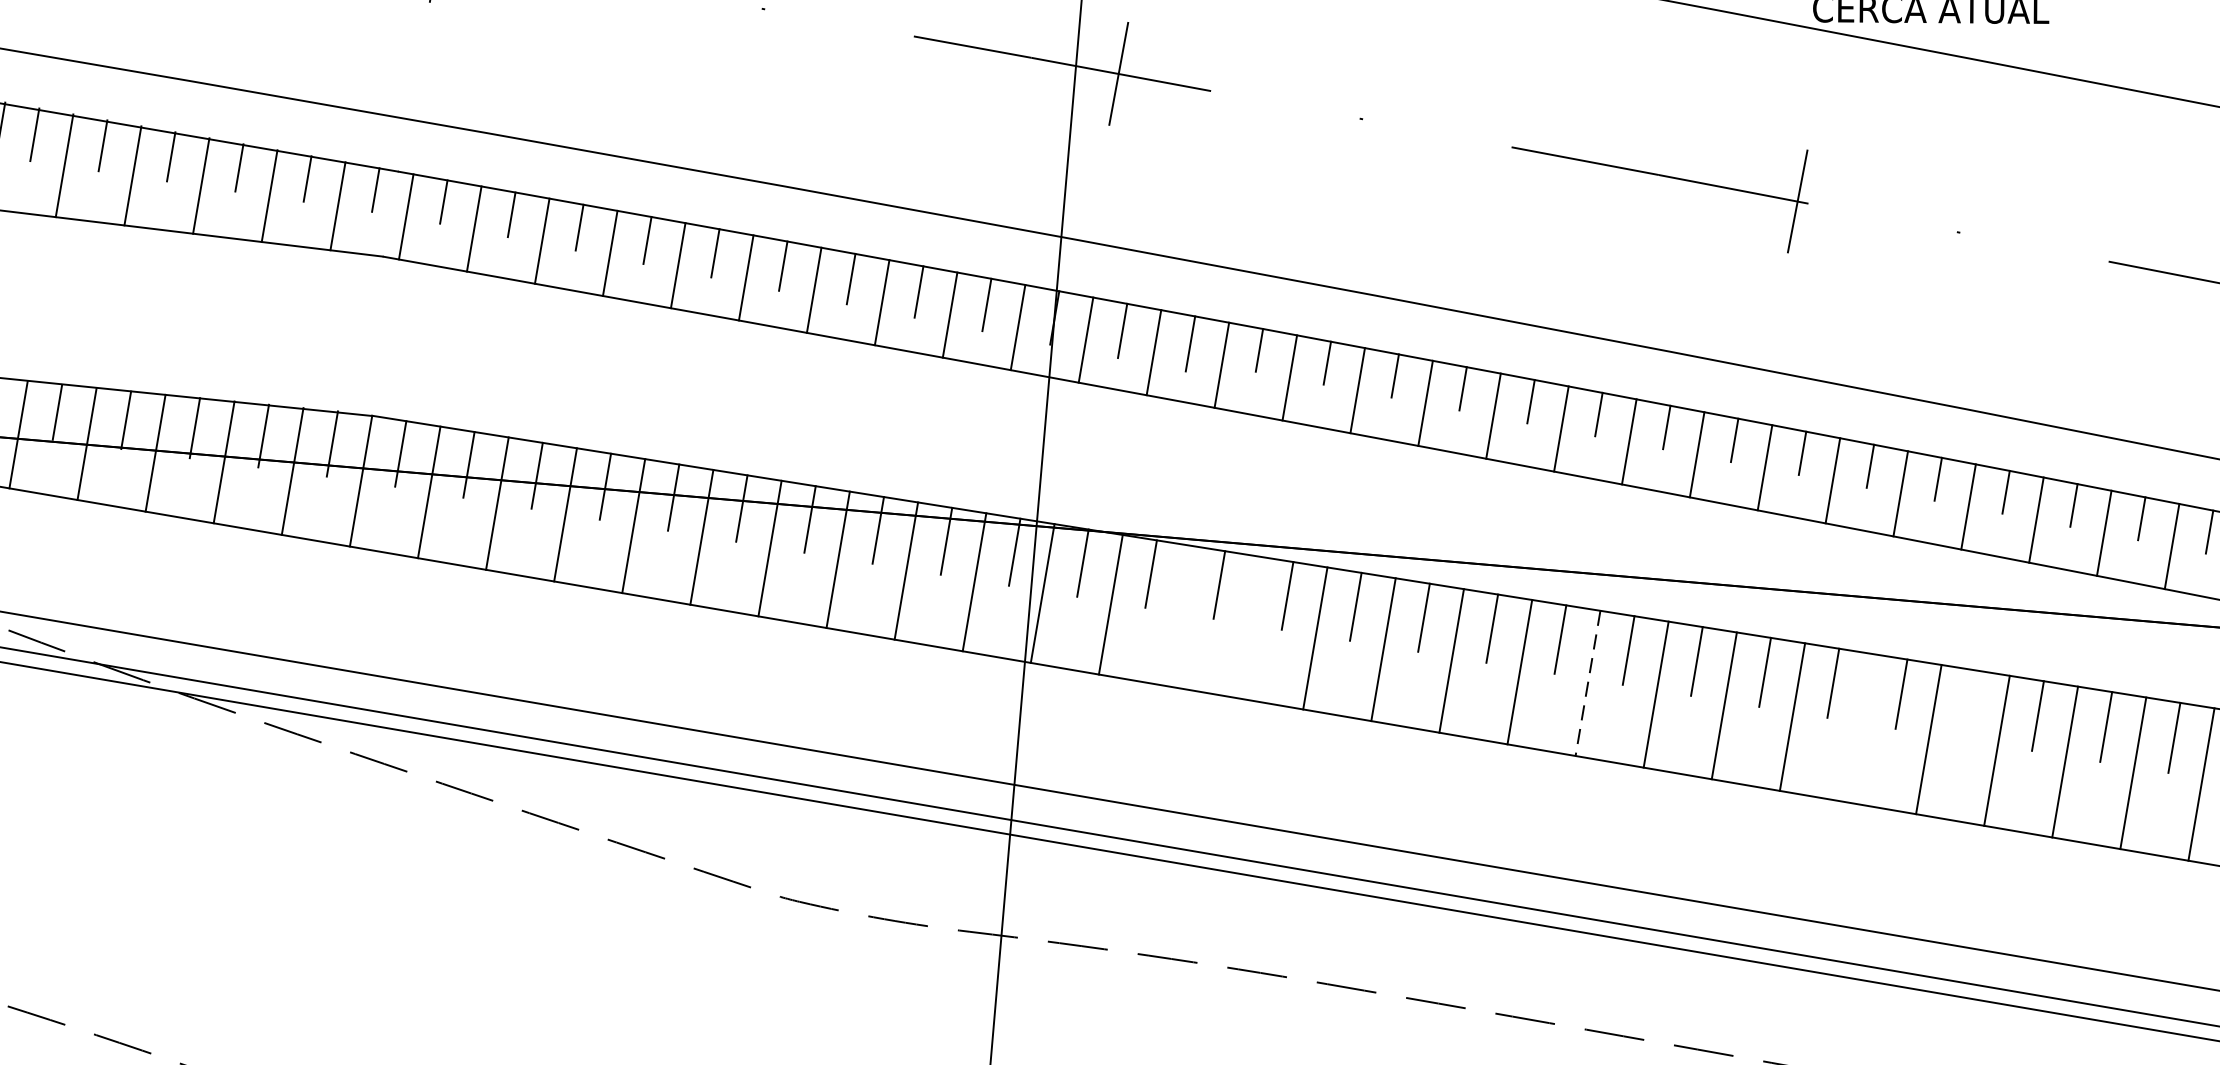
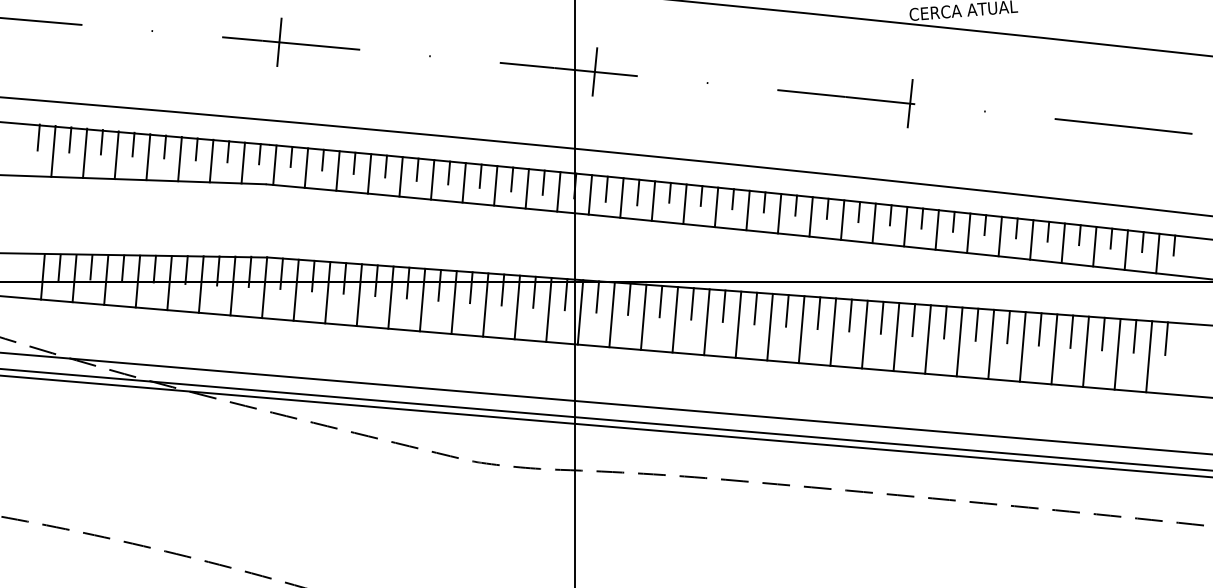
line: (1178, 614) -> (643, 316), added
line: (1247, 626) -> (675, 319), added
line: (1588, 684) -> (833, 332), dashed -> solid
line: (1969, 703) -> (1008, 326), added
line: (1860, 727) -> (959, 341), added

